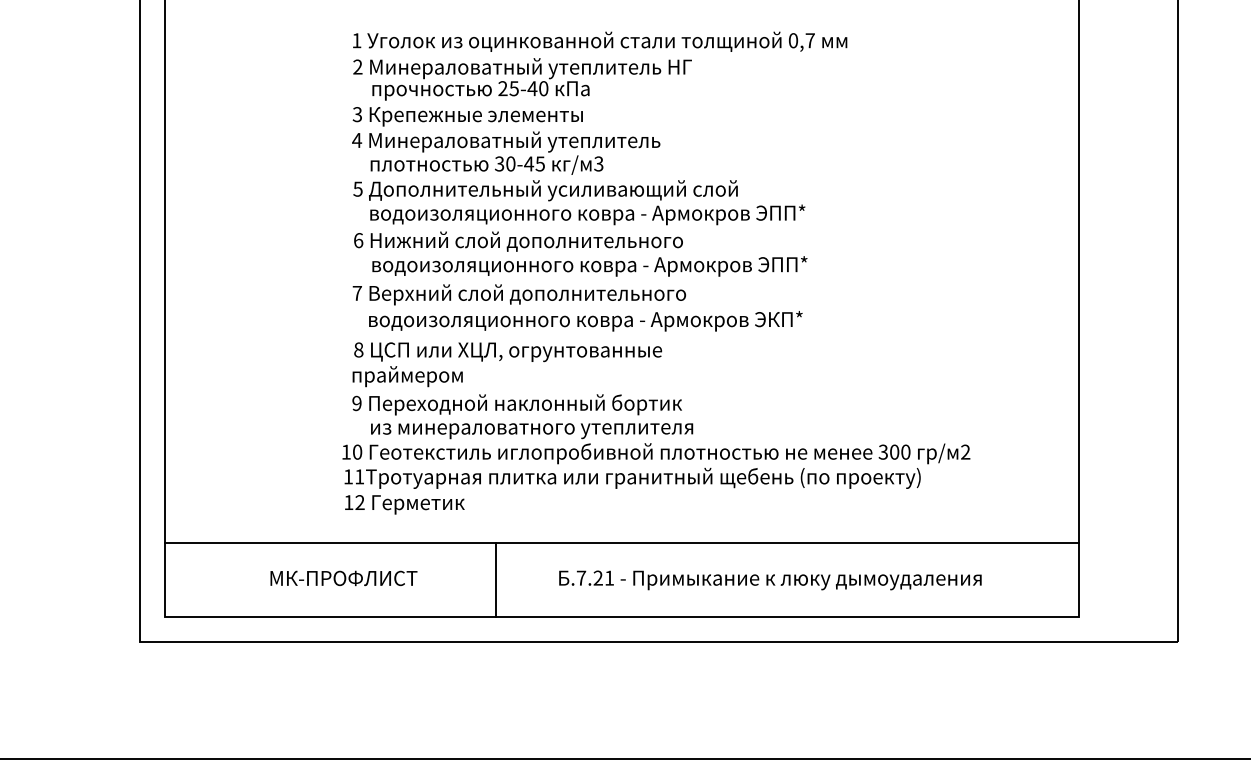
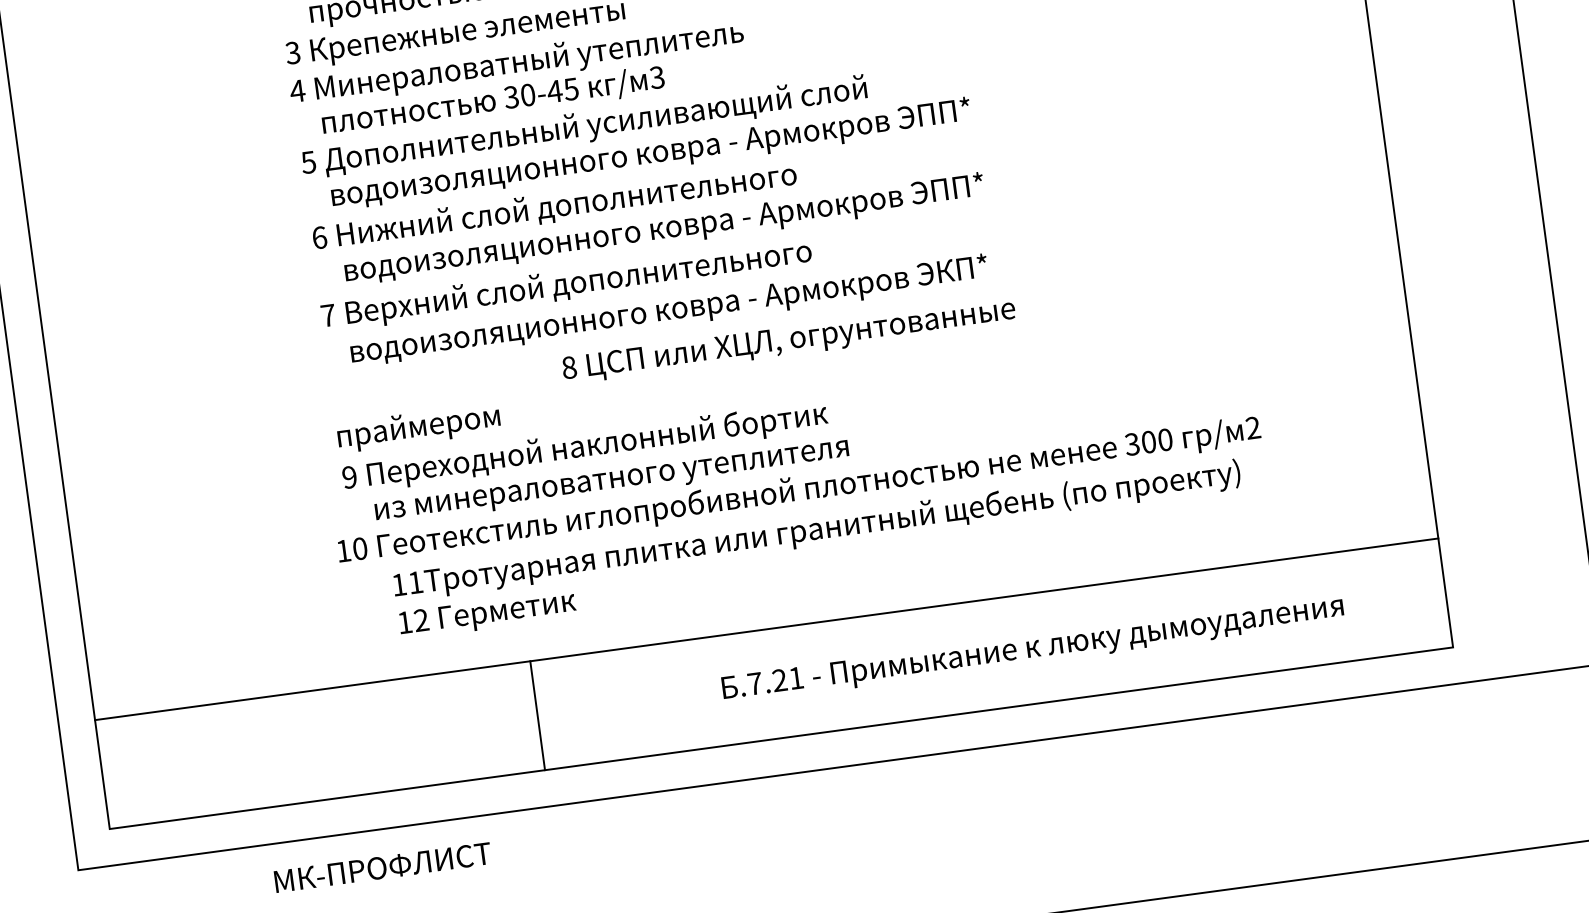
text: (508, 352) -> (789, 341), moved
text: (632, 490) -> (819, 548), moved
text: (343, 578) -> (382, 867), moved
line: (496, 579) -> (538, 715), moved
text: (770, 580) -> (1033, 649), moved

